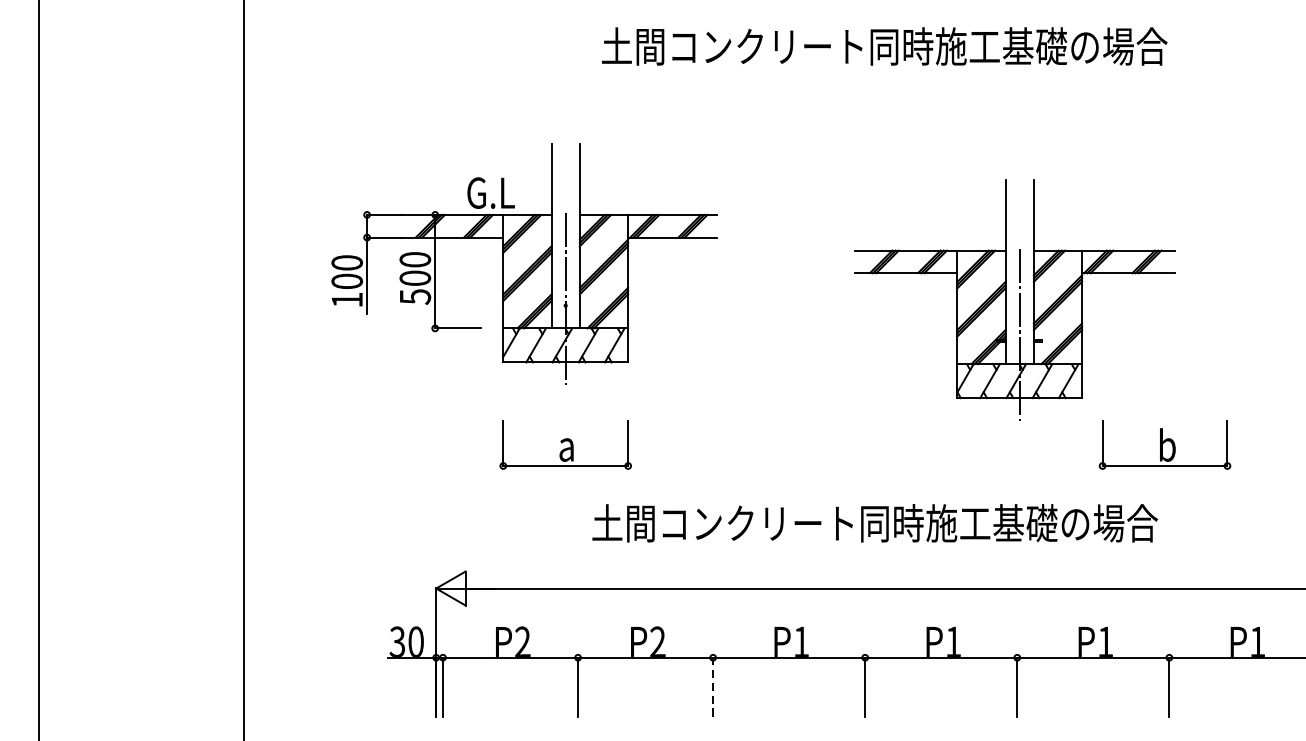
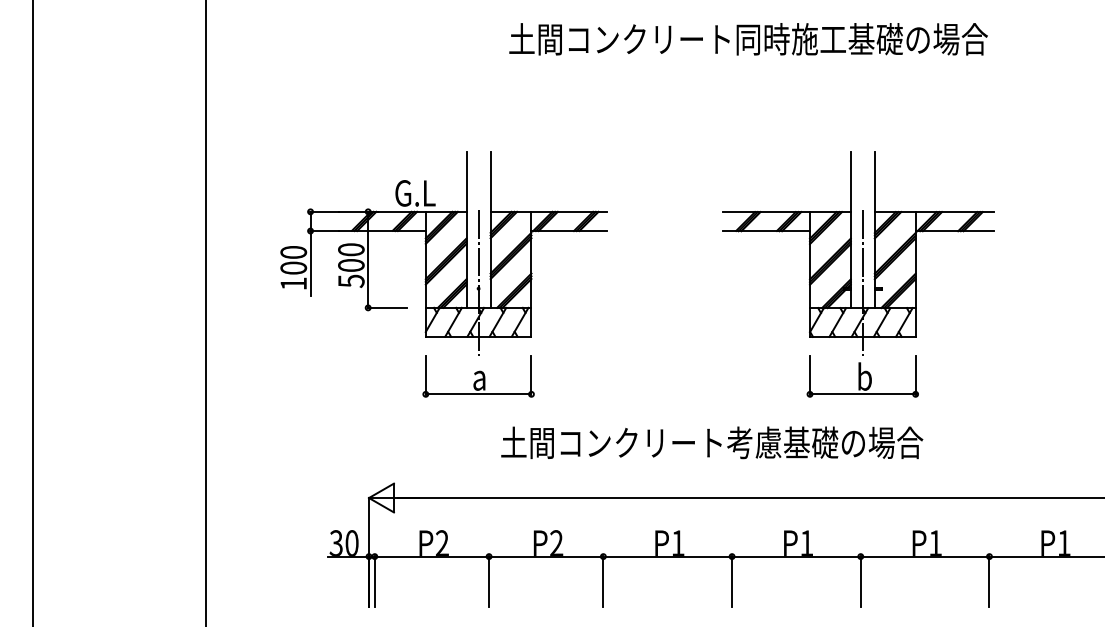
part: (524, 264) -> (443, 253), moved
part: (1164, 444) -> (862, 376), moved
text: (1008, 522) -> (853, 442), 土間コンクリート同時施工基礎の場合 -> 土間コンクリート考慮基礎の場合
line: (713, 685) -> (603, 580), dashed -> solid

